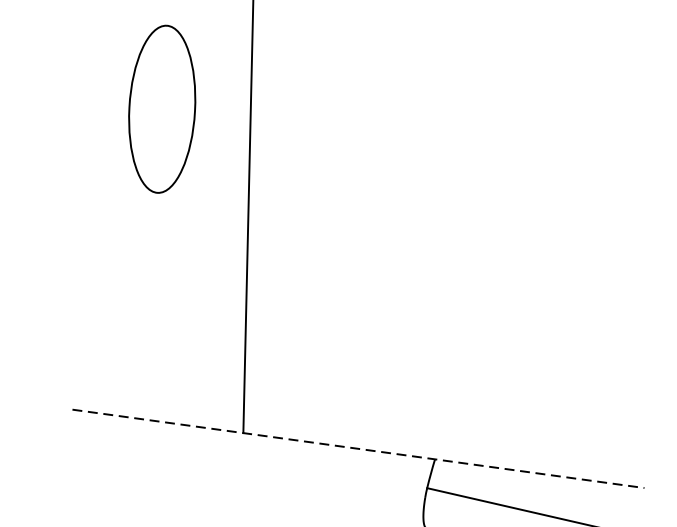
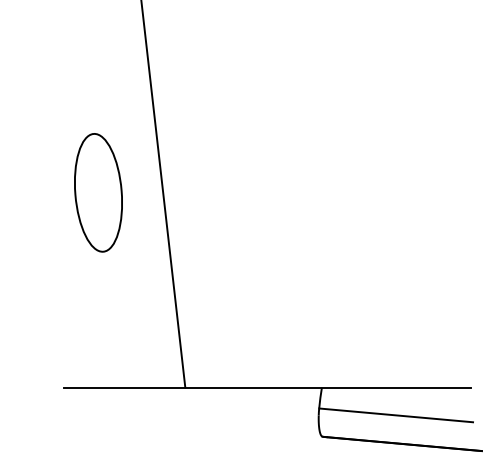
part: (162, 108) -> (98, 192), moved
line: (358, 448) -> (267, 387), dashed -> solid

